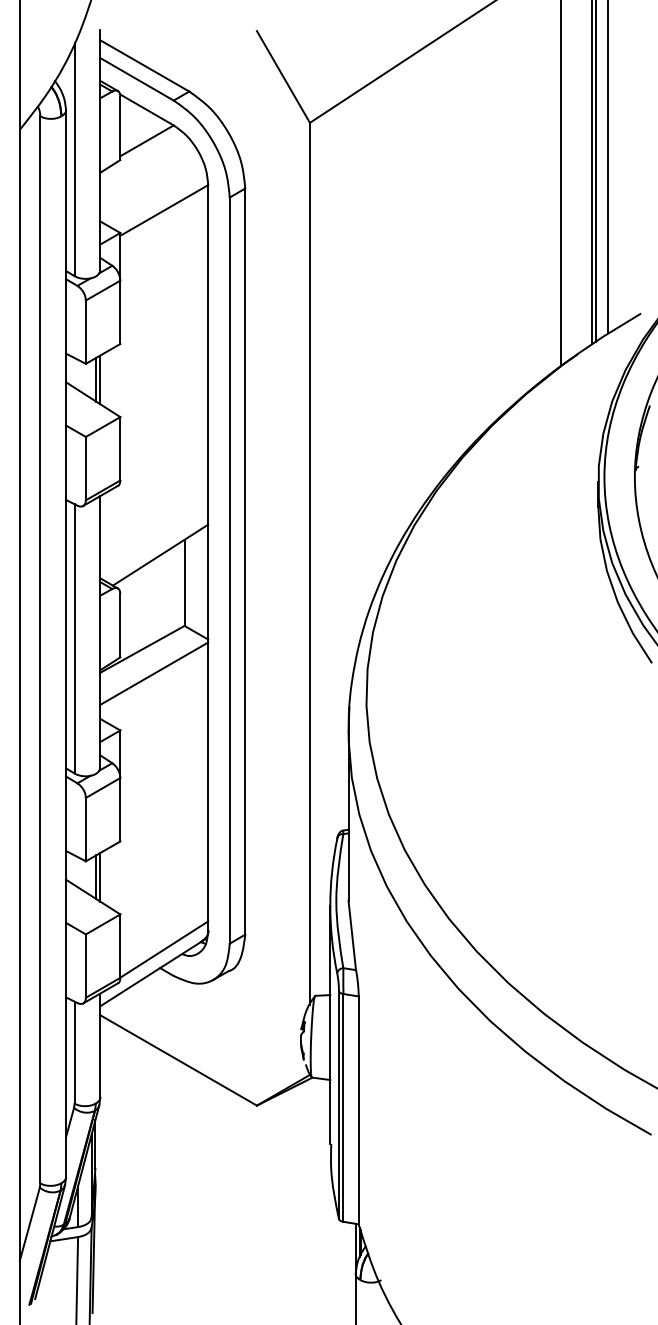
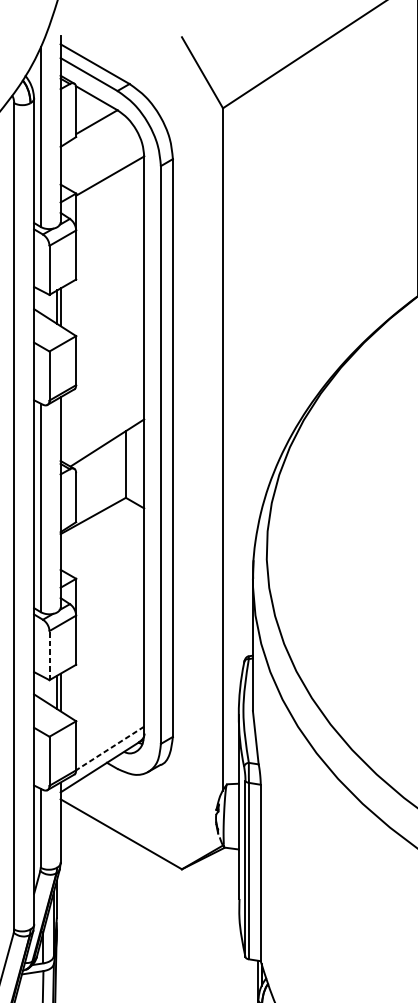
line: (154, 673) -> (102, 534), removed
line: (85, 829) -> (49, 655), solid -> dashed
line: (163, 949) -> (109, 748), solid -> dashed

